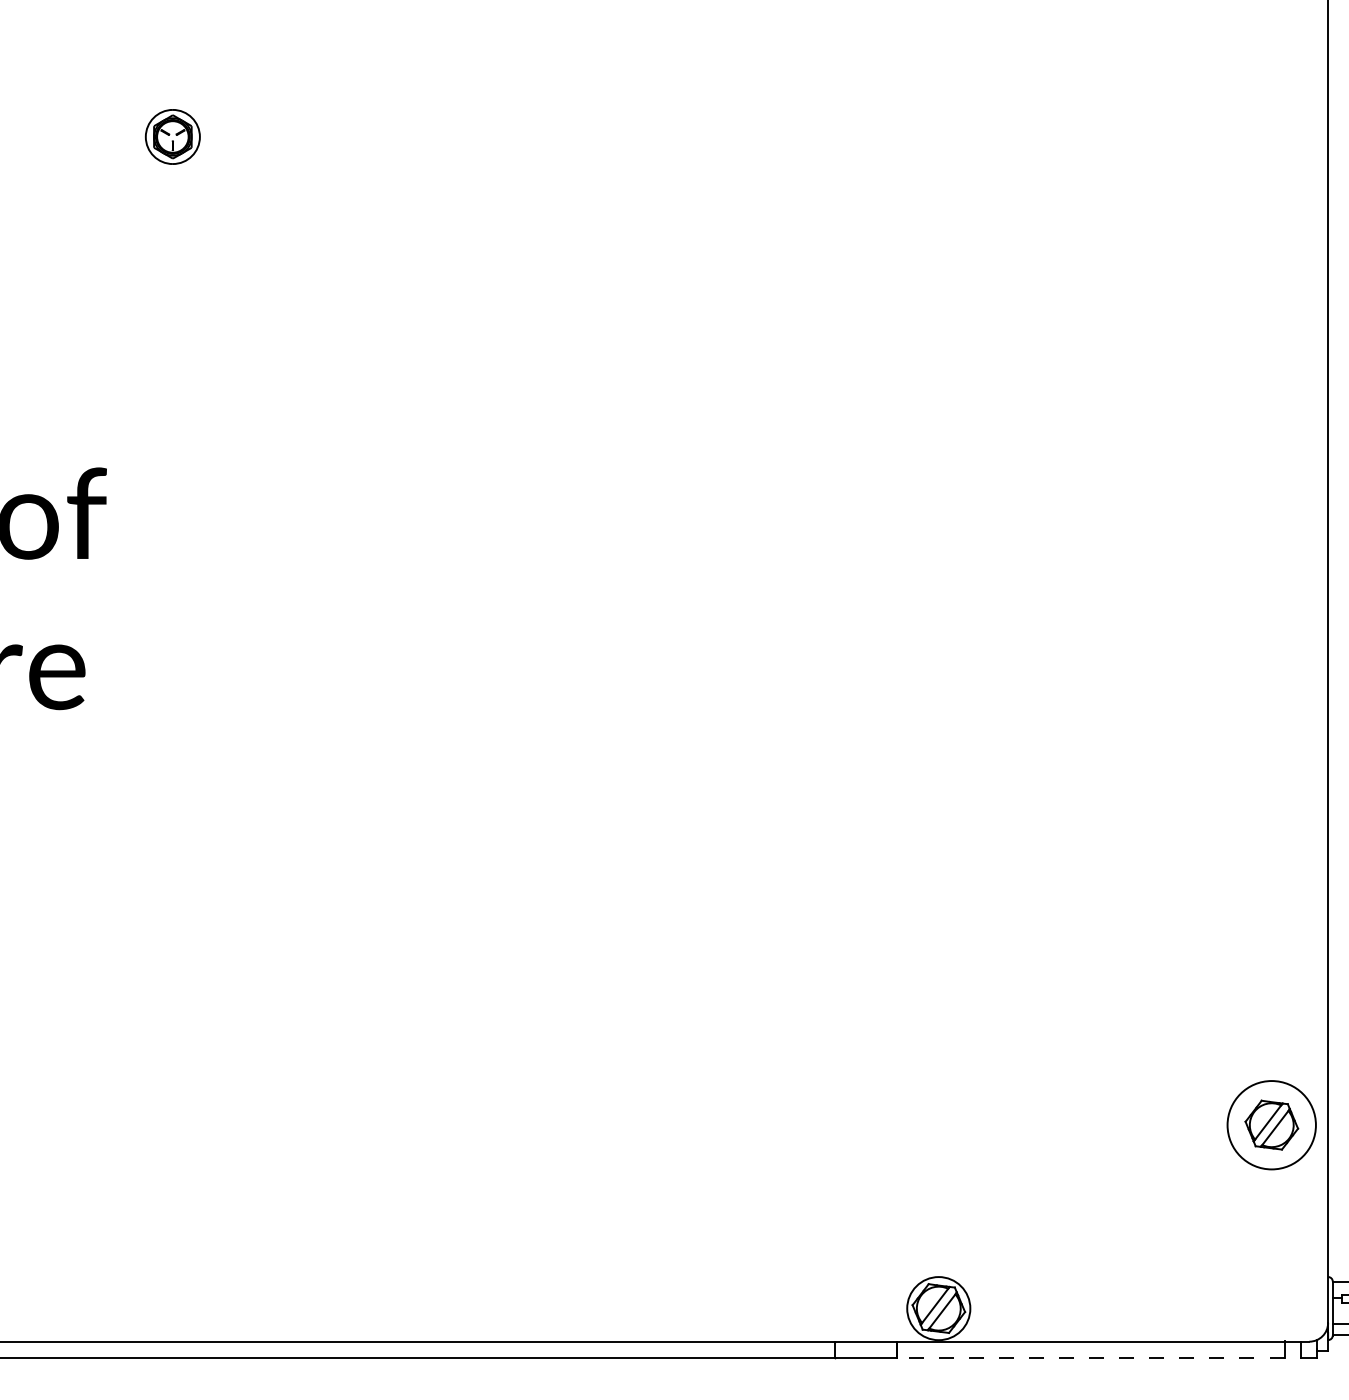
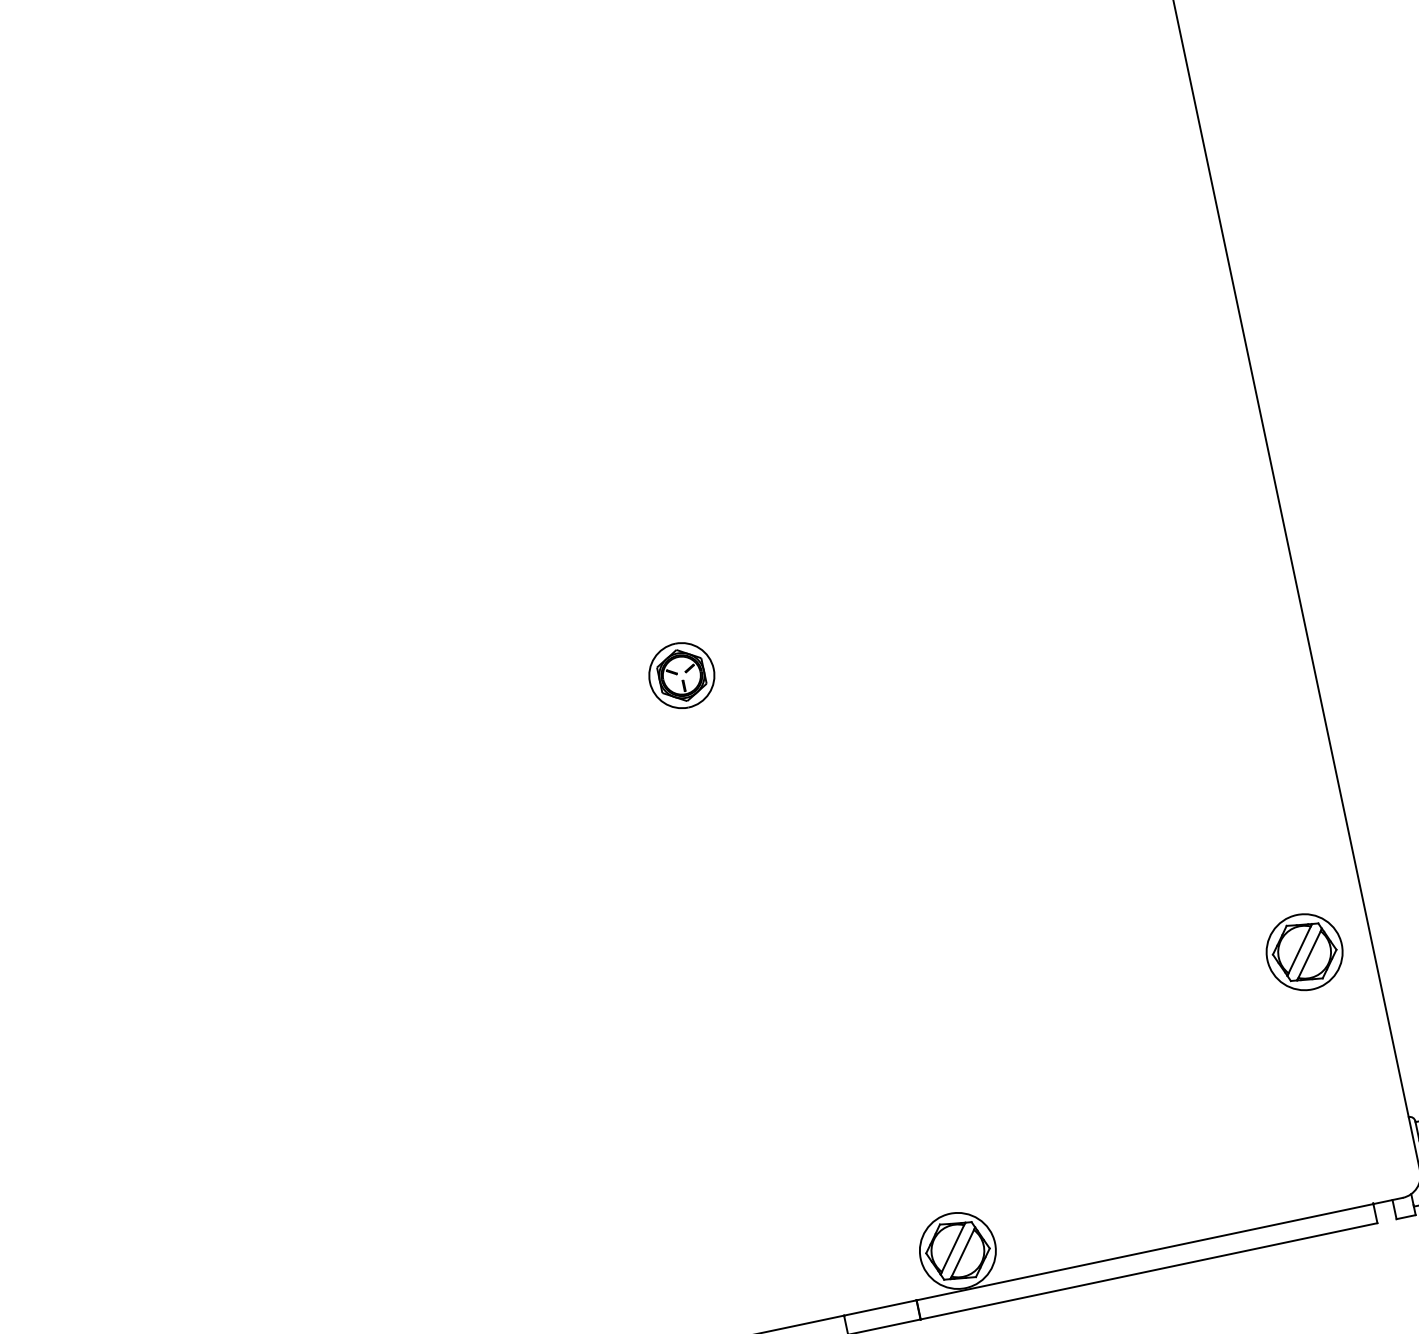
part: (812, 793) -> (681, 675), added
circle: (1271, 1124) -> (1304, 951), size x0.71
line: (1090, 1357) -> (1148, 1270), dashed -> solid

